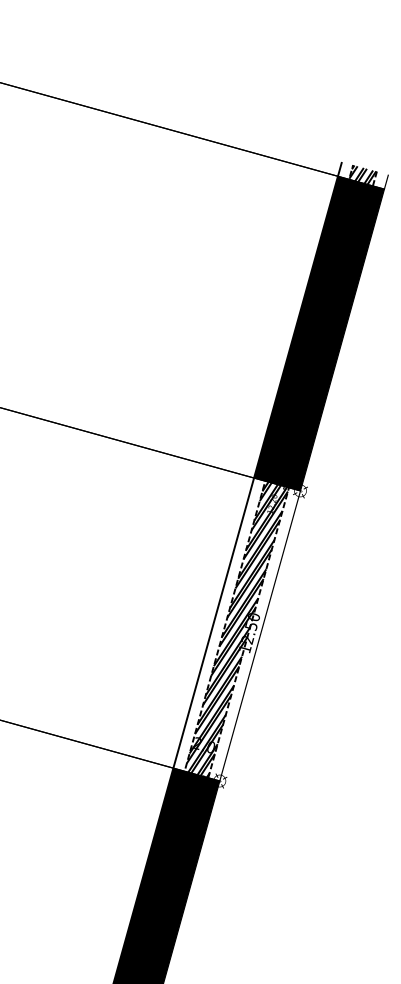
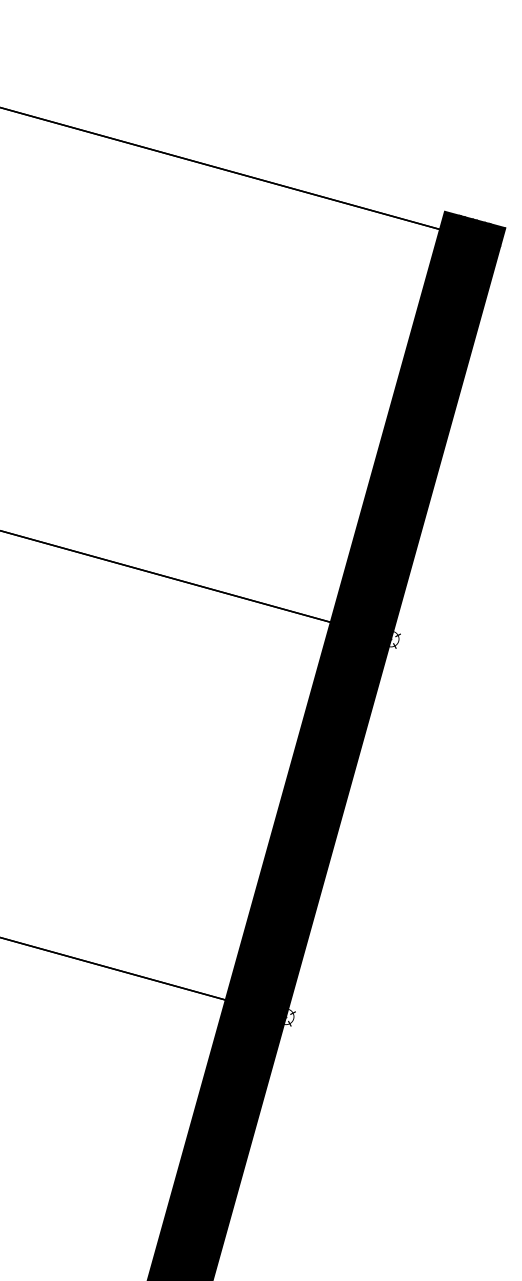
fill: (362, 175) -> (471, 228), added
fill: (236, 629) -> (307, 819), added

